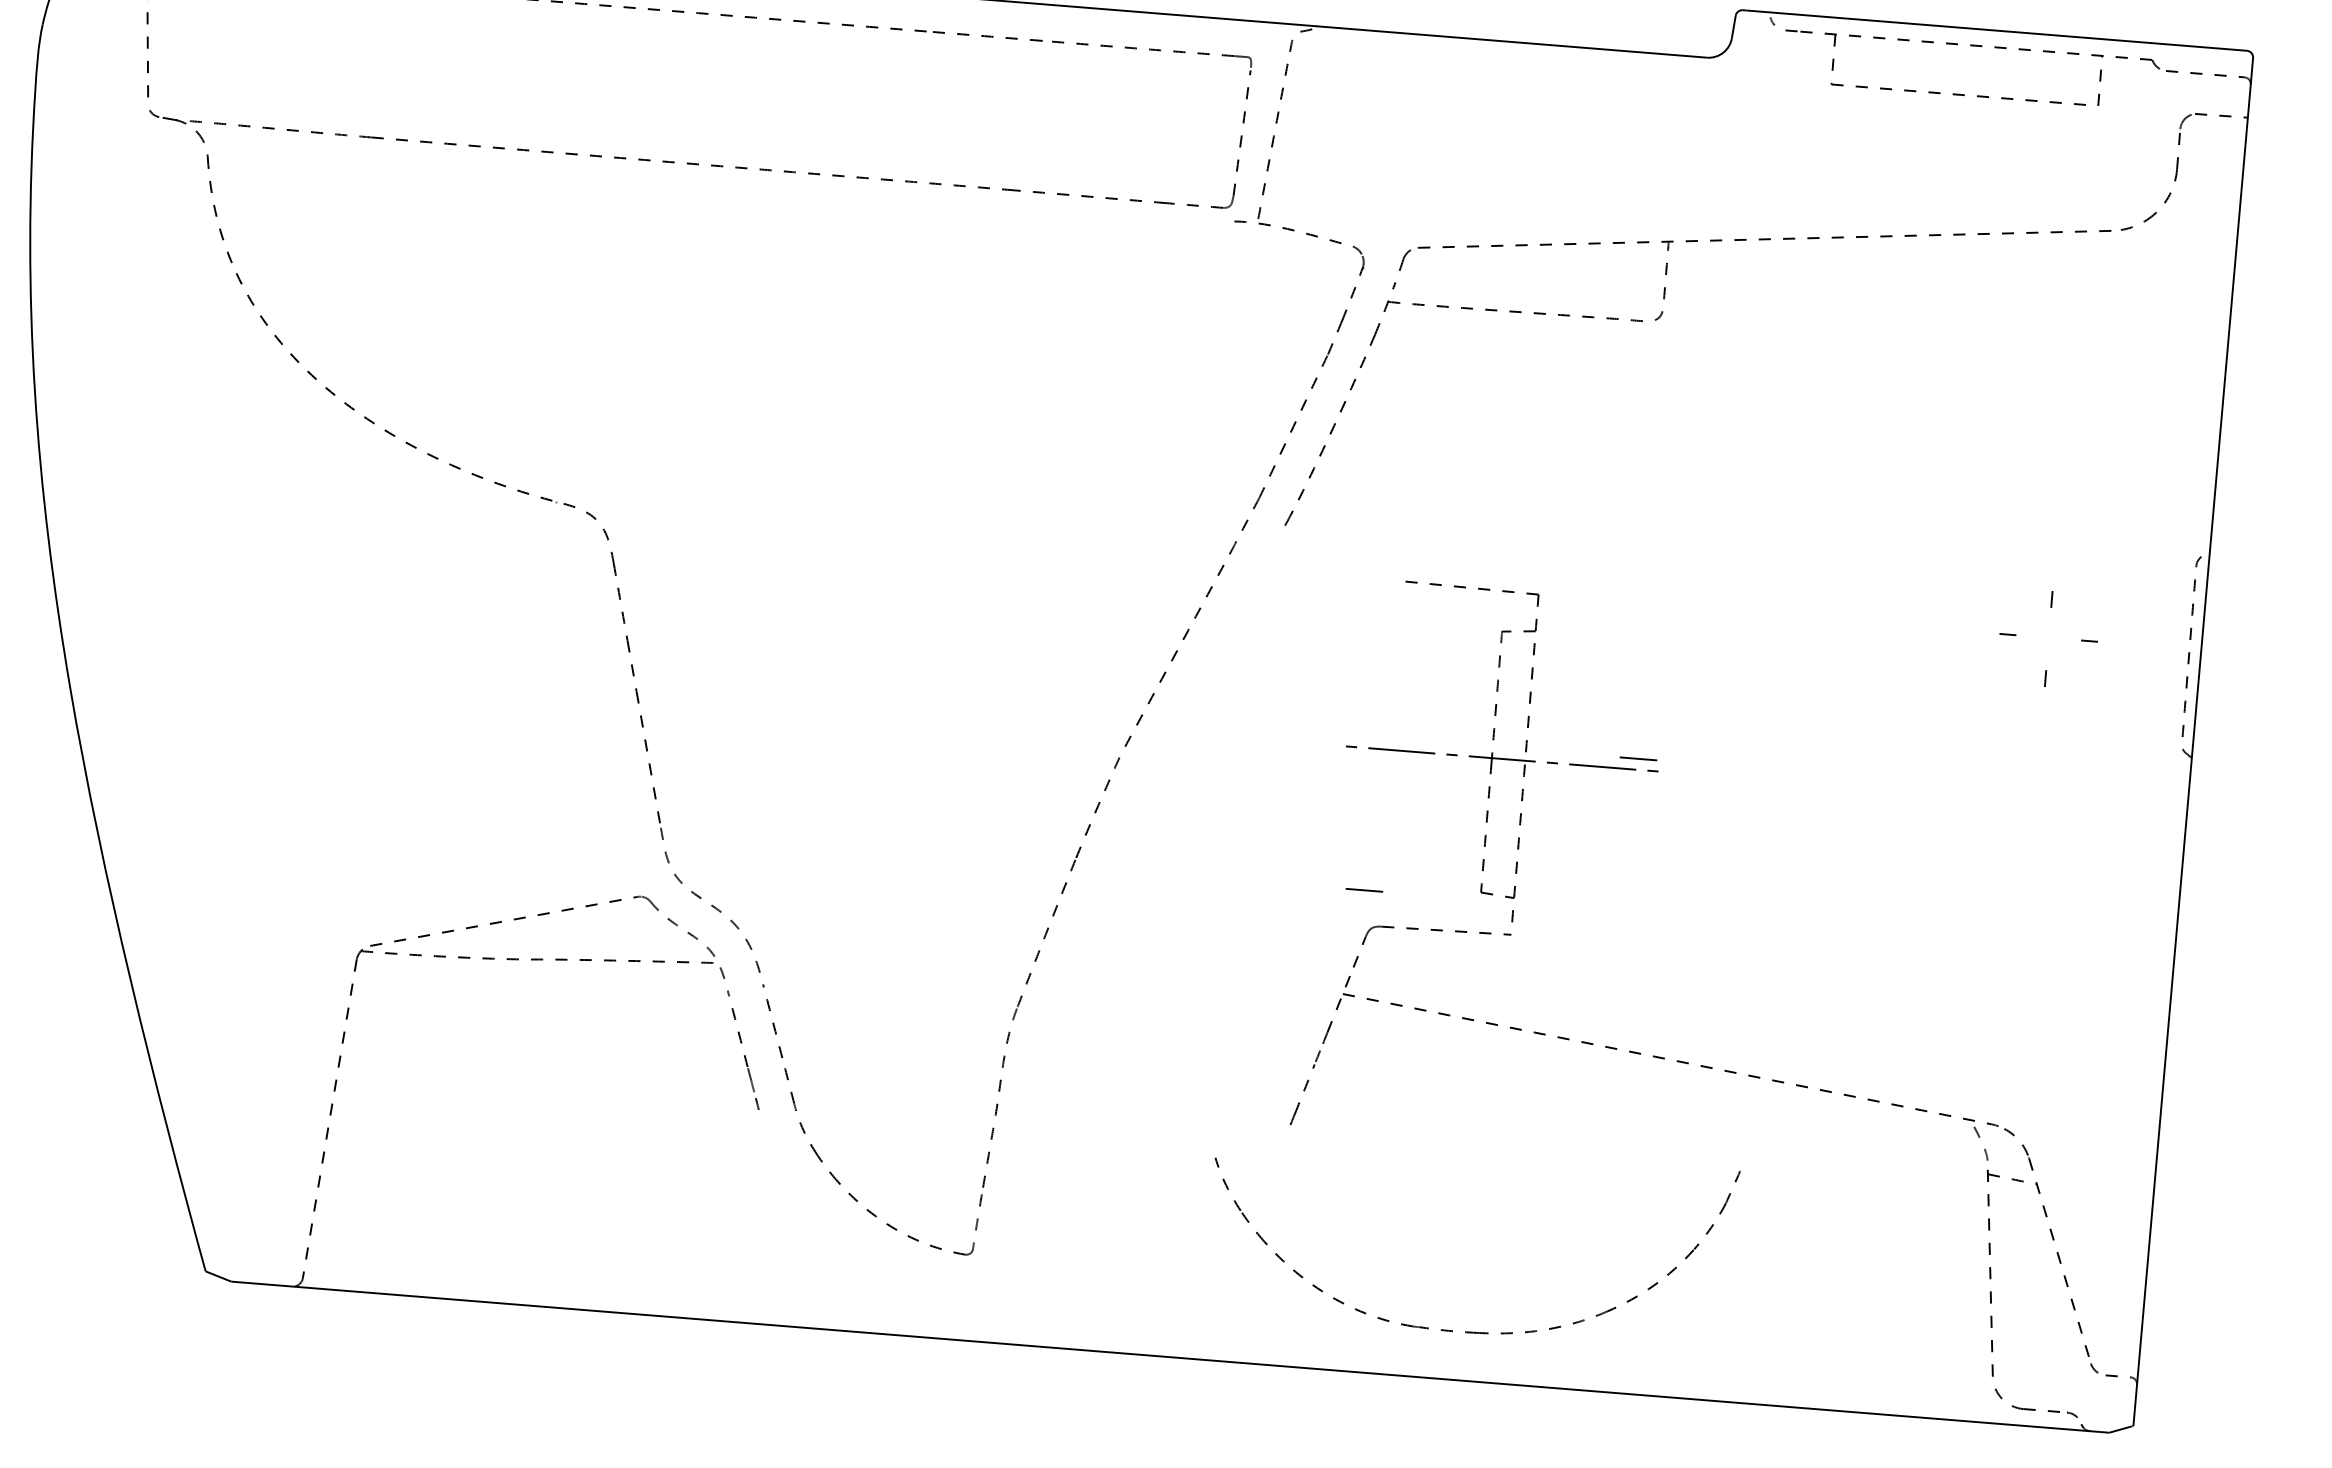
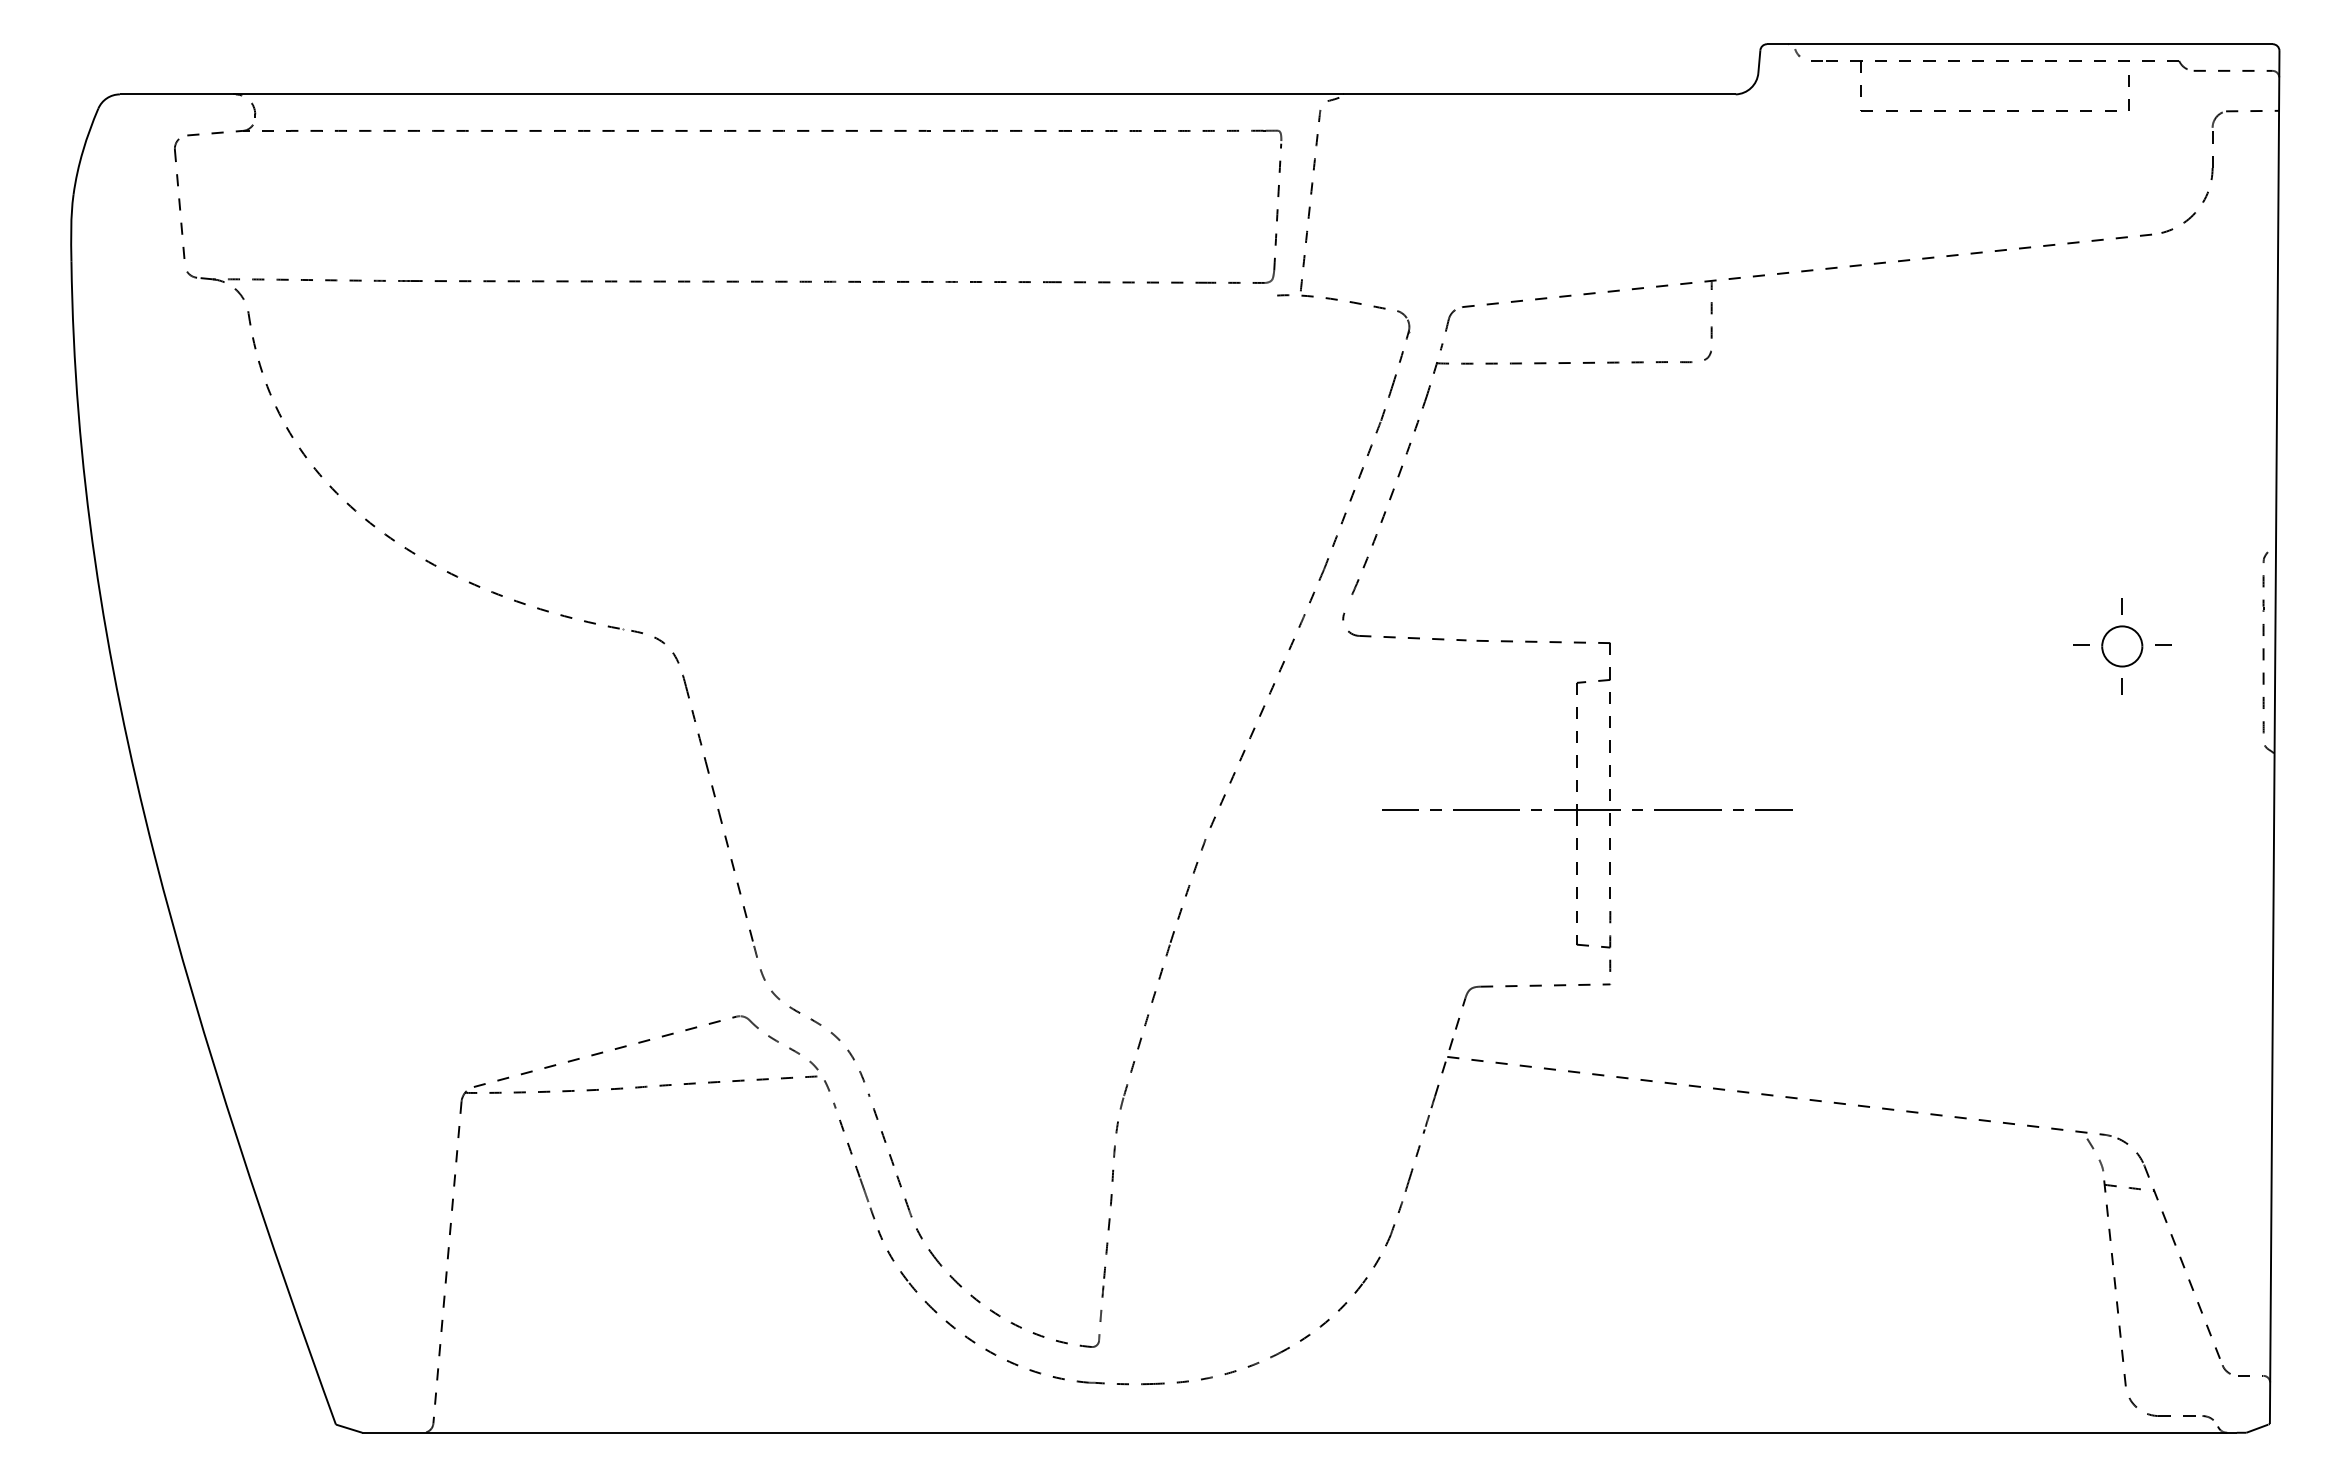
part: (1336, 572) -> (1407, 637), added
part: (2048, 639) -> (2122, 646), added
line: (1637, 758) -> (1773, 809), moved
line: (1364, 889) -> (1400, 809), moved
part: (1465, 1331) -> (1141, 1383), moved

